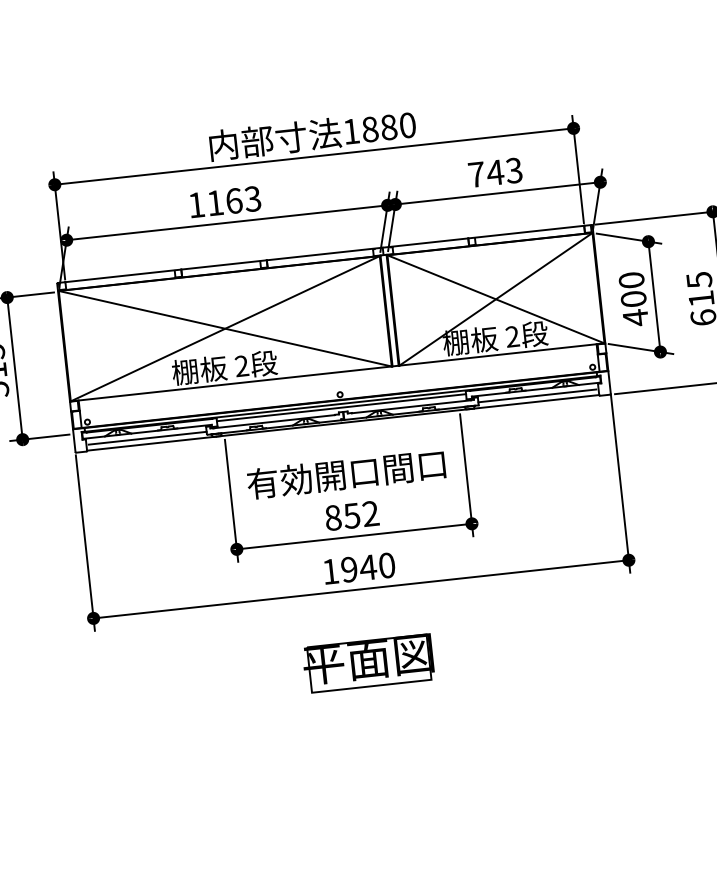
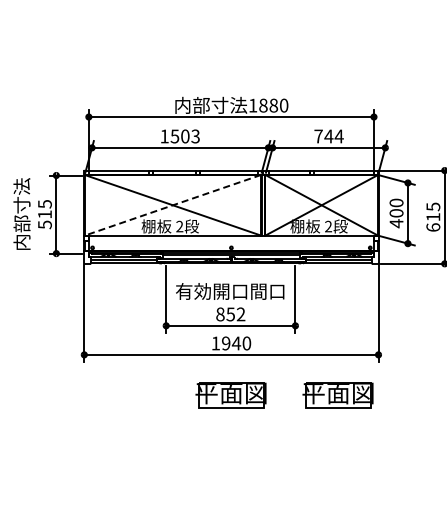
text: (512, 170) -> (338, 136), 743 -> 744
text: (223, 202) -> (179, 136), 1163 -> 1503
line: (224, 329) -> (172, 205), solid -> dashed
part: (562, 642) -> (337, 395), added

